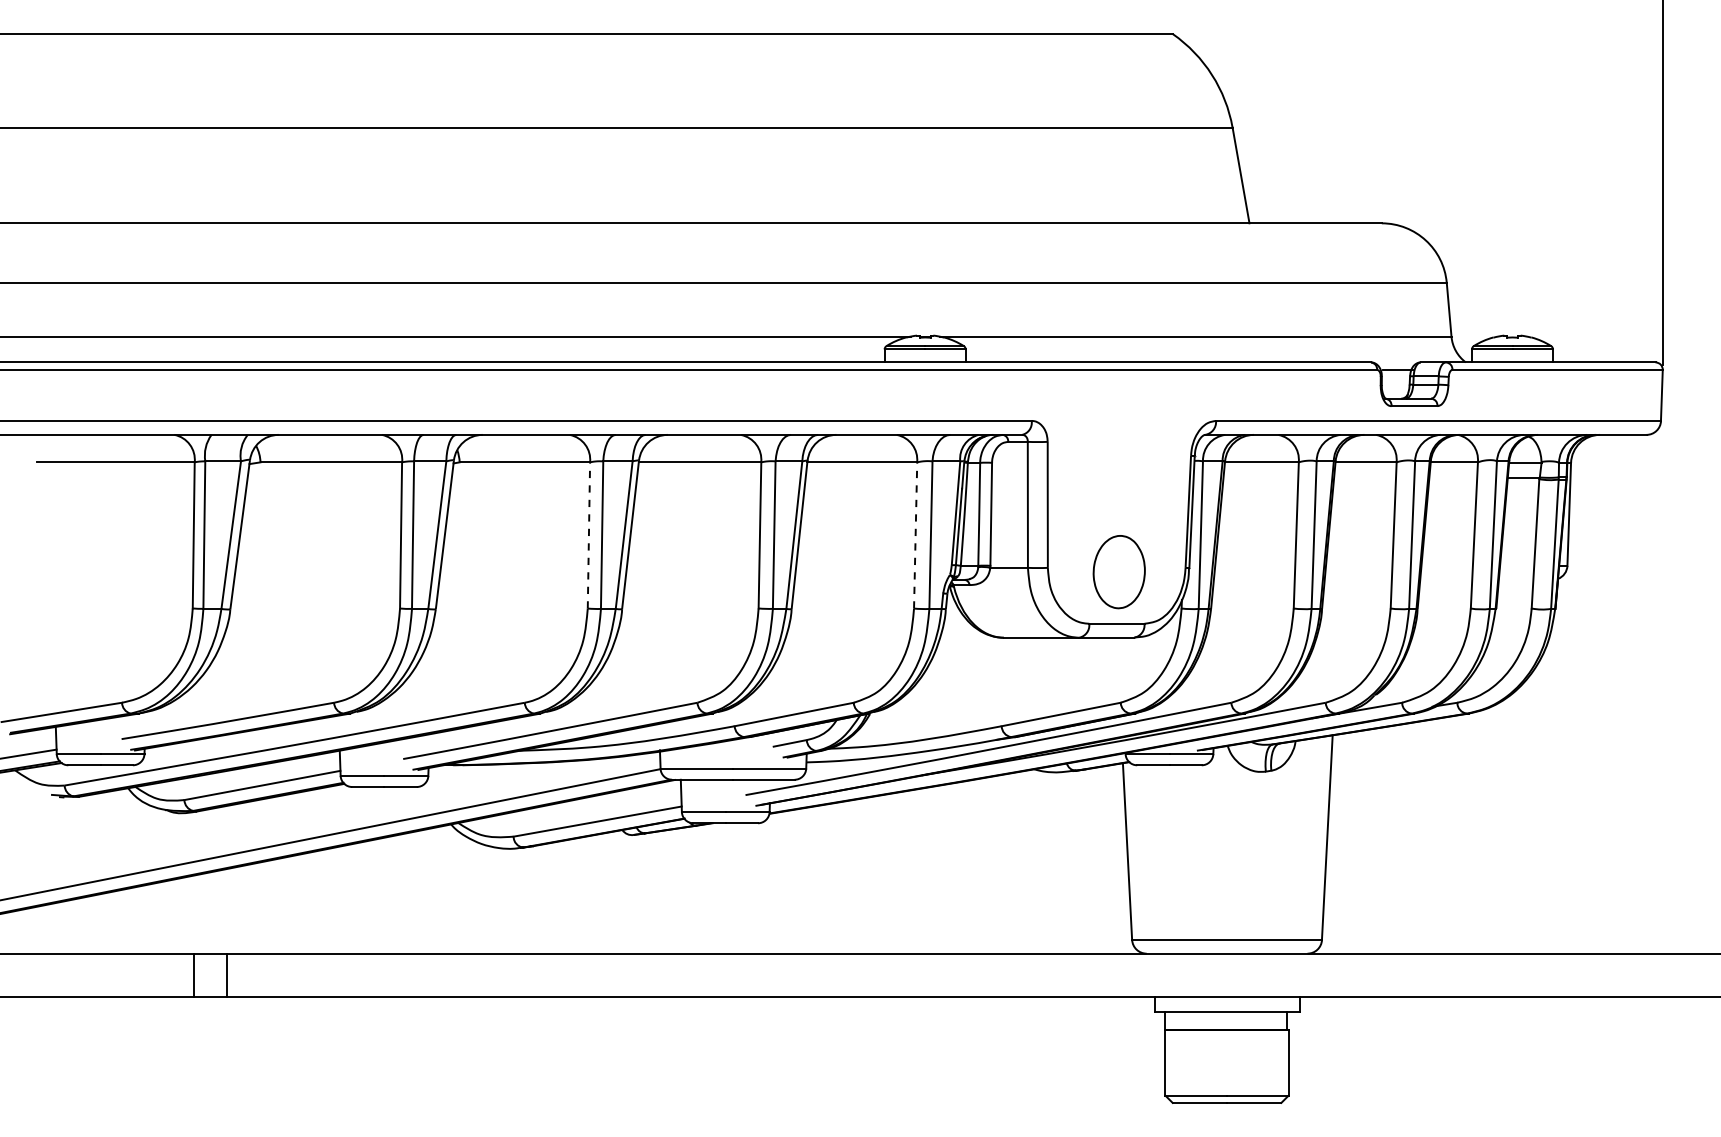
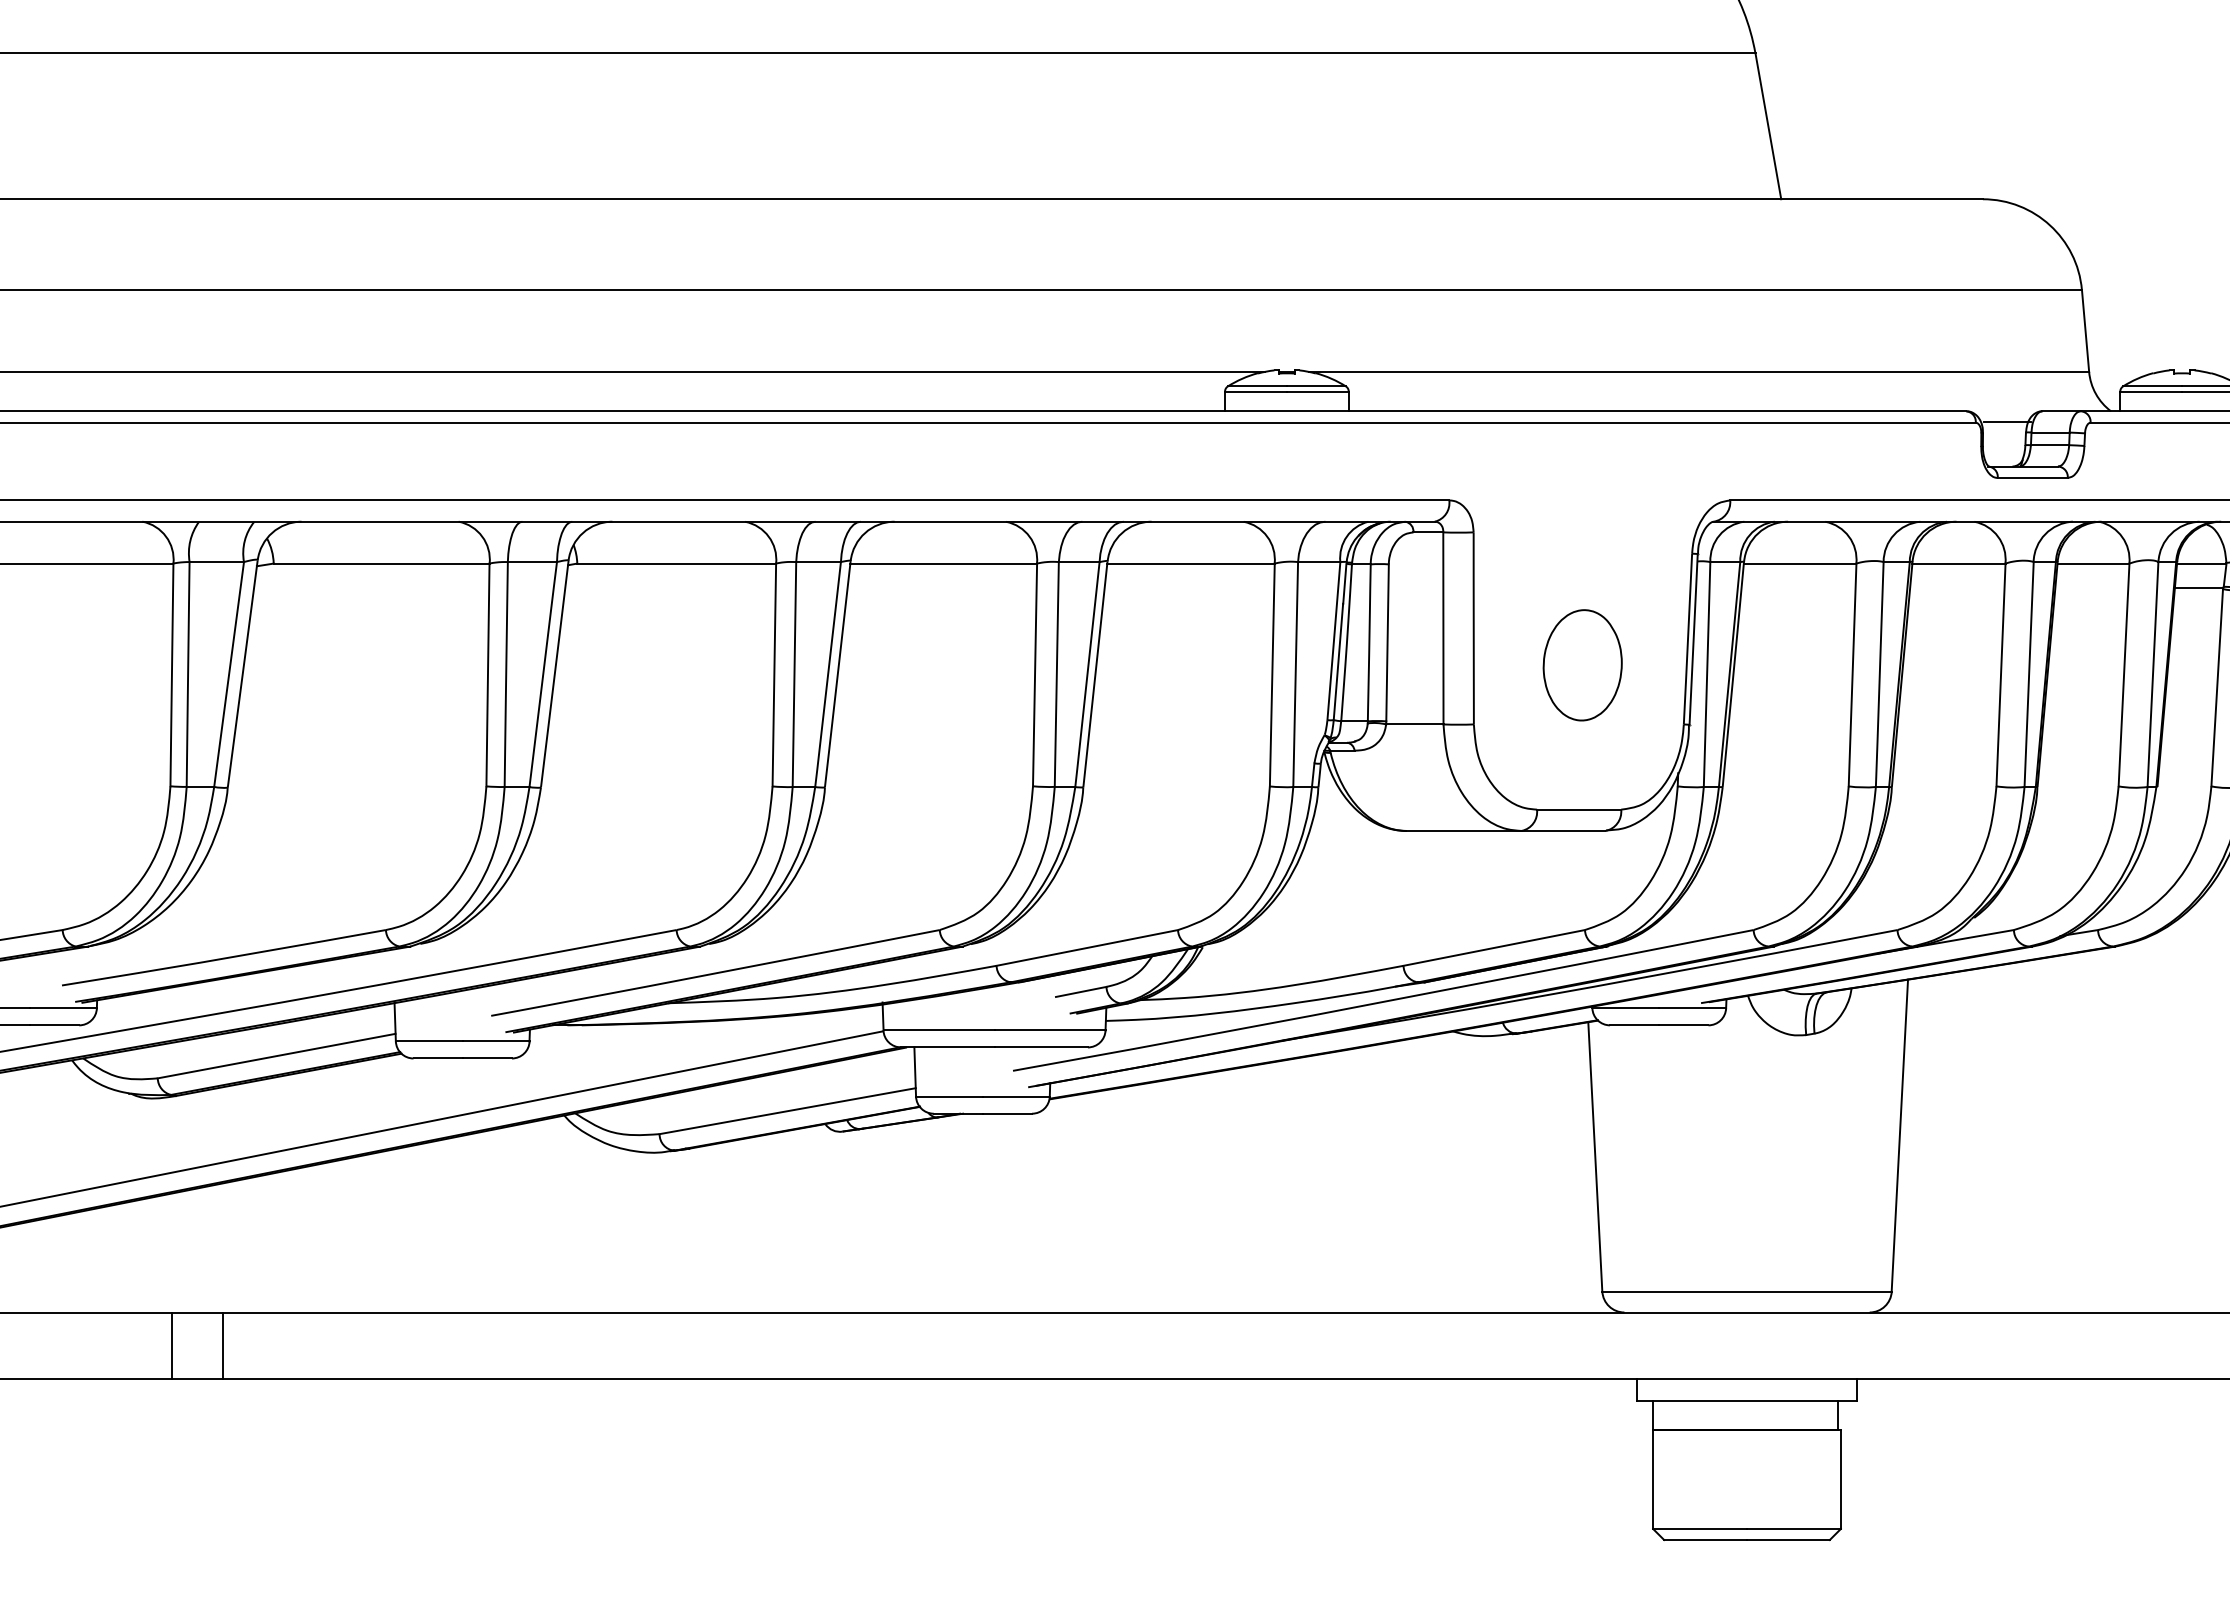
line: (588, 534) -> (773, 673), dashed -> solid
line: (915, 534) -> (1272, 673), dashed -> solid
part: (1118, 572) -> (1581, 665), moved

